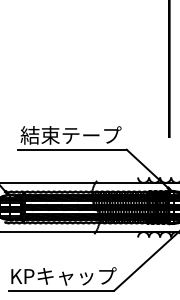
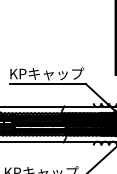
text: (71, 135) -> (47, 73), 結束テープ -> KPキャップ

